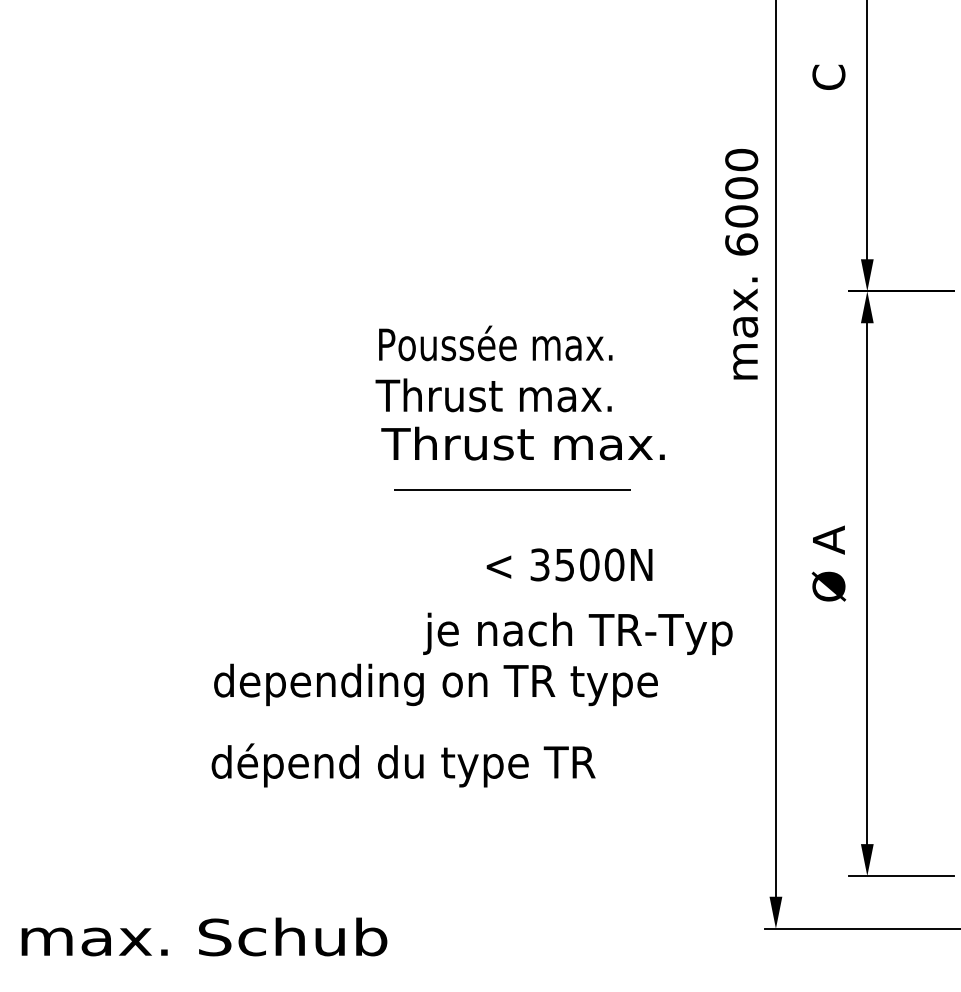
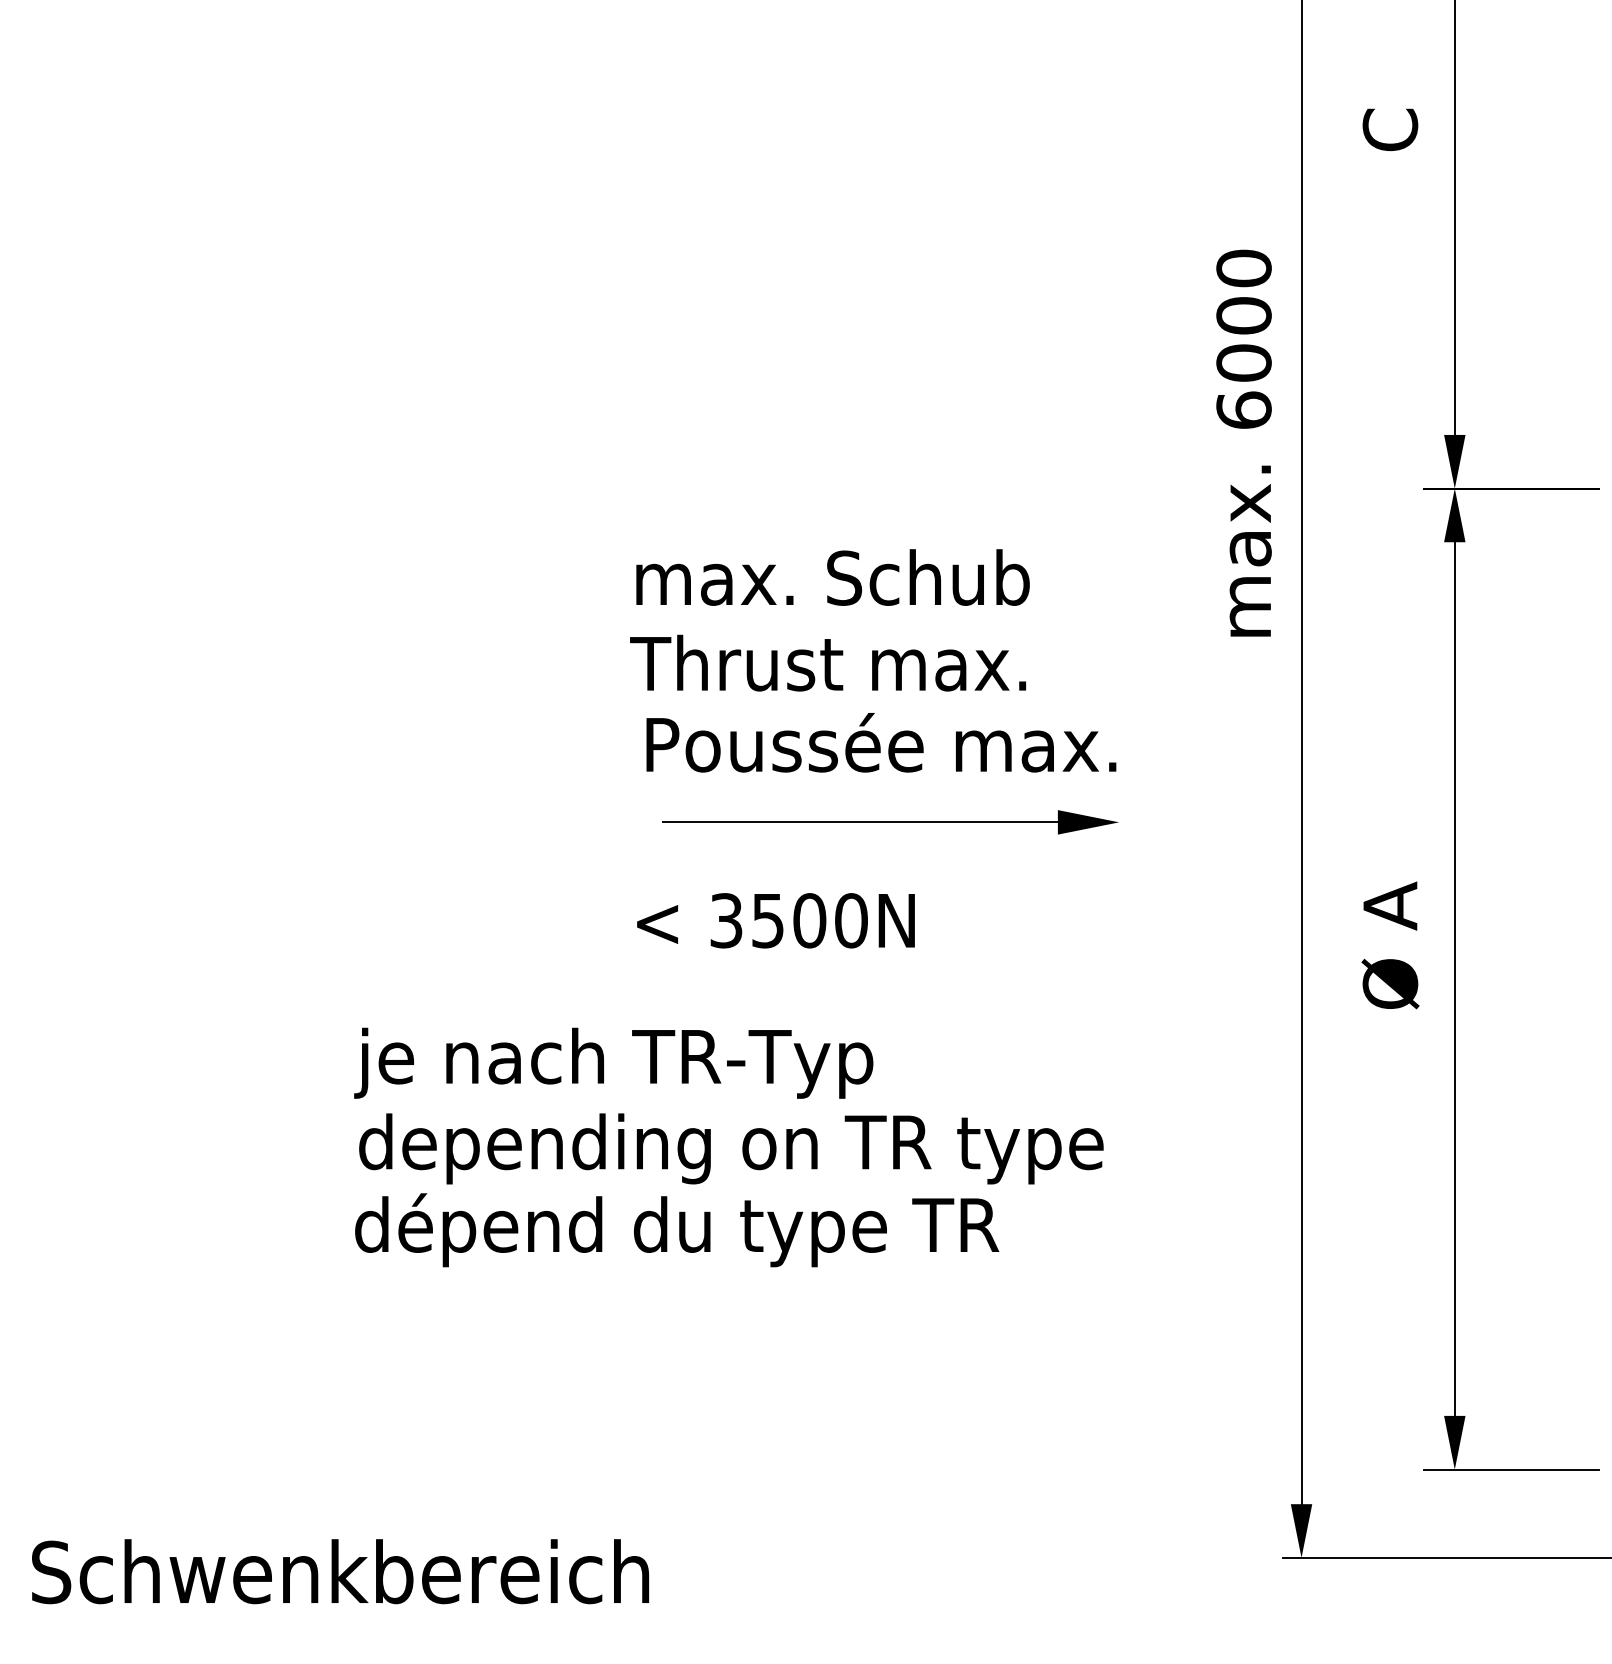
text: (496, 343) -> (832, 576), Poussée max. -> max. Schub
text: (523, 442) -> (878, 742), Thrust max. -> Poussée max.
fill: (648, 489) -> (1087, 821), added
text: (569, 564) -> (775, 920), moved
text: (577, 633) -> (613, 1062), moved
text: (403, 765) -> (676, 1230), moved
text: (203, 936) -> (341, 1570), max. Schub -> Schwenkbereich

